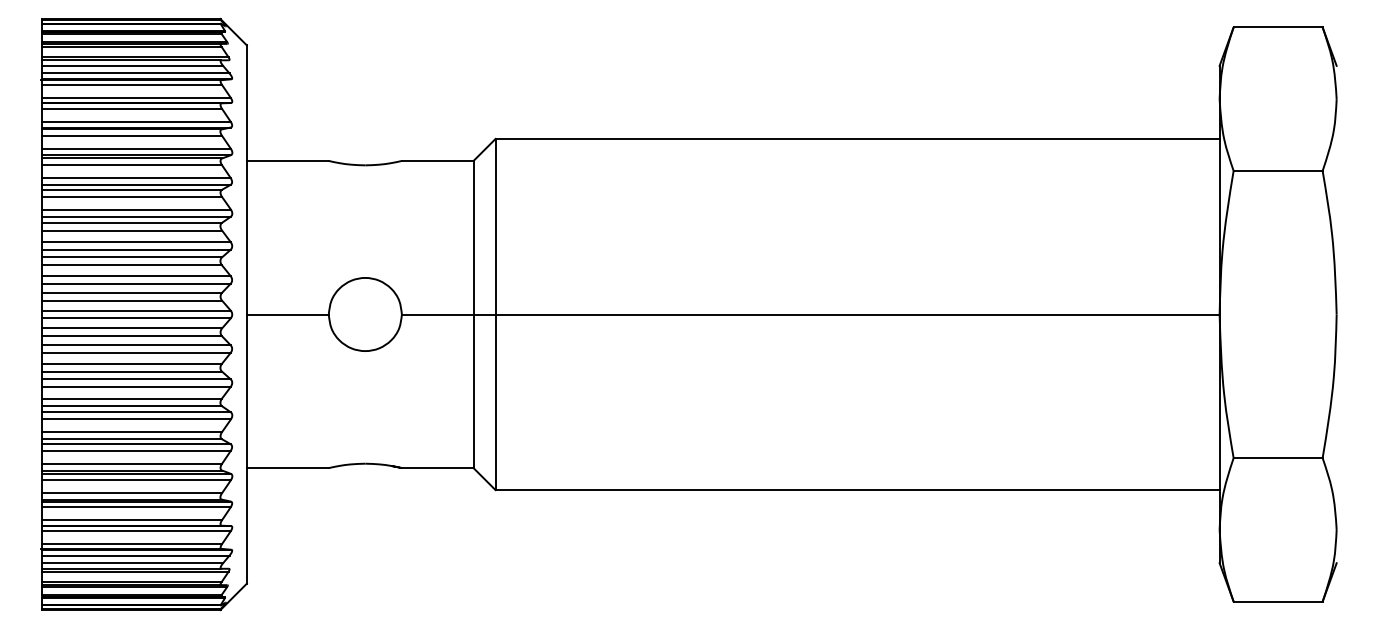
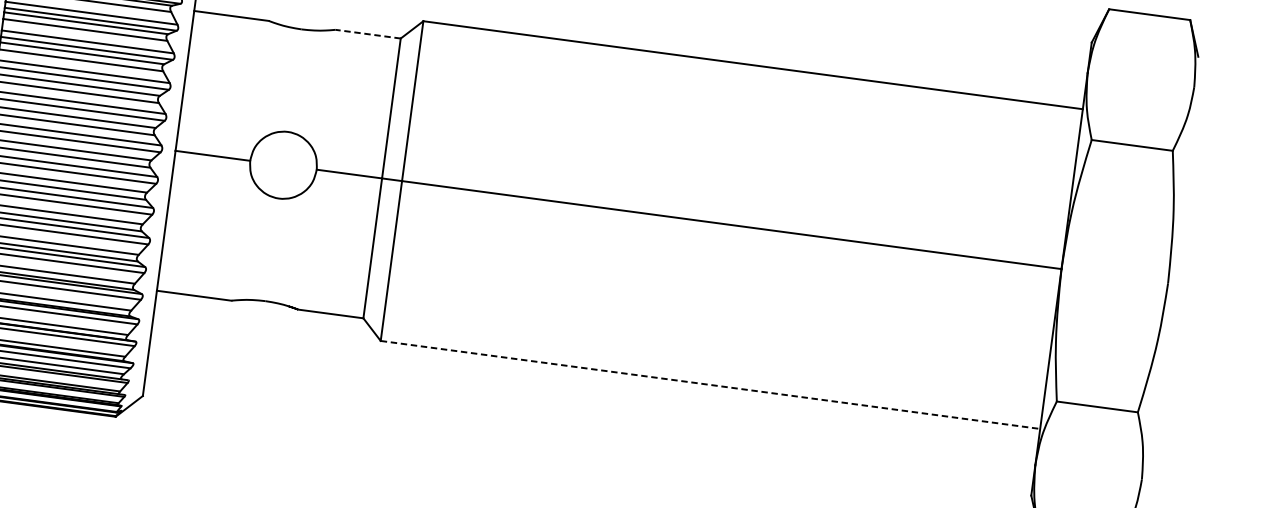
line: (437, 160) -> (367, 33), solid -> dashed
line: (858, 490) -> (711, 385), solid -> dashed

